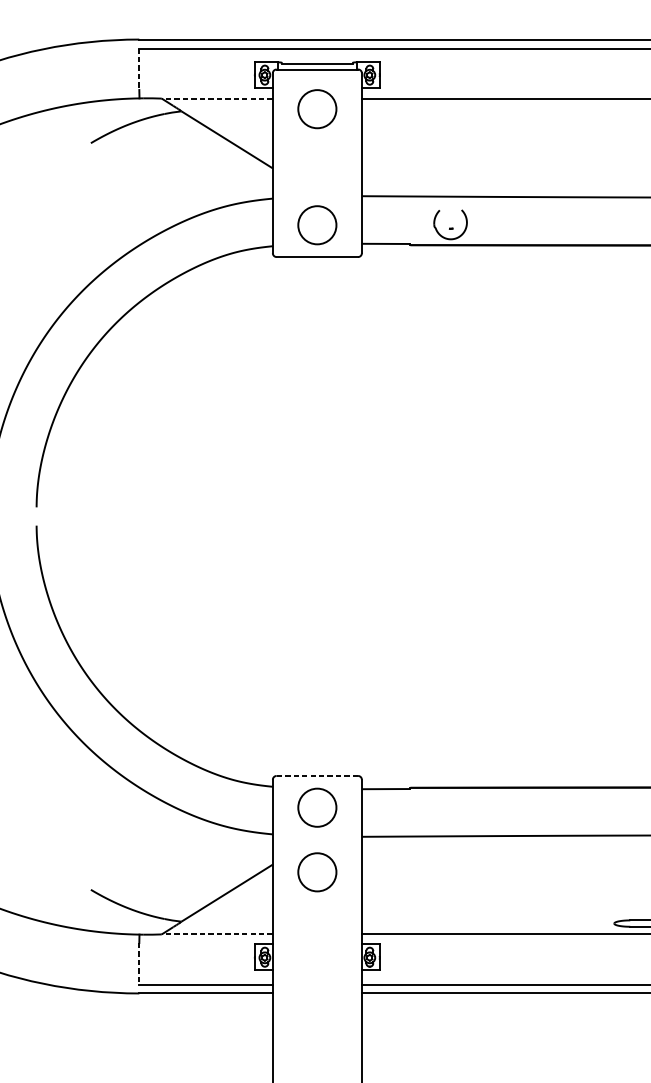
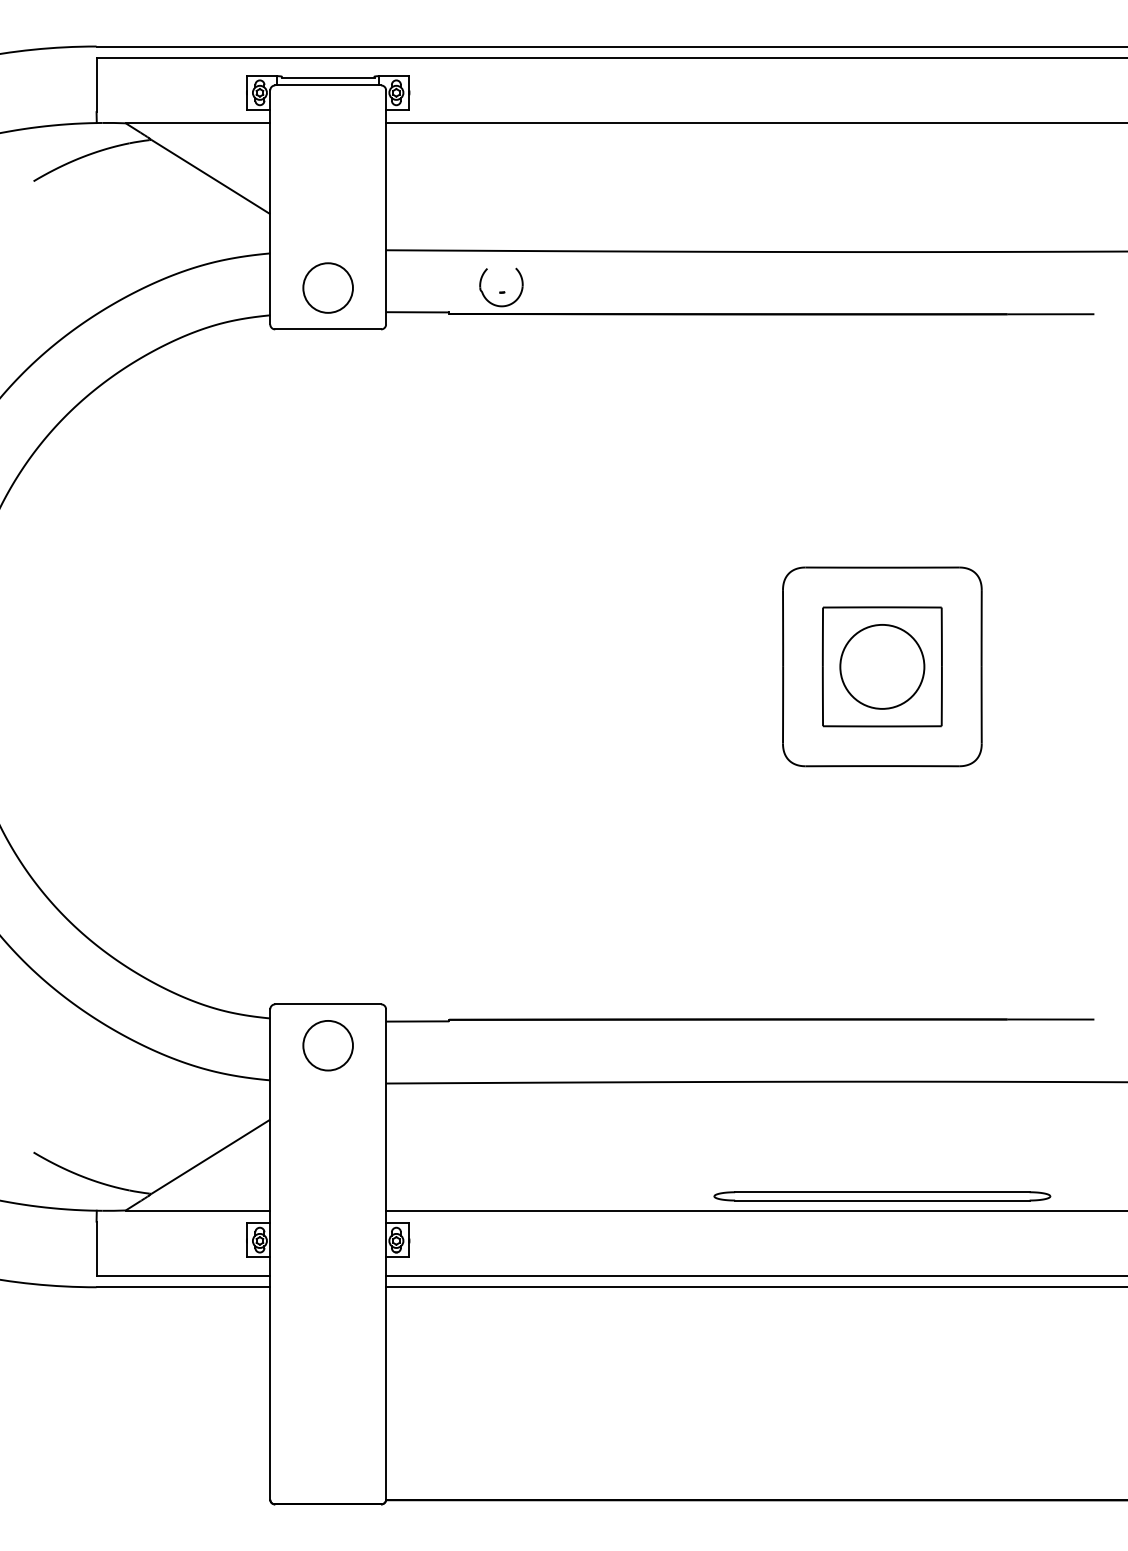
line: (139, 69) -> (96, 85), dashed -> solid
line: (216, 98) -> (197, 123), dashed -> solid
circle: (316, 108) -> (327, 136), removed
line: (317, 776) -> (328, 1004), dashed -> solid
circle: (316, 872) -> (327, 1129), removed
line: (216, 934) -> (197, 1210), dashed -> solid
line: (139, 963) -> (96, 1248), dashed -> solid

